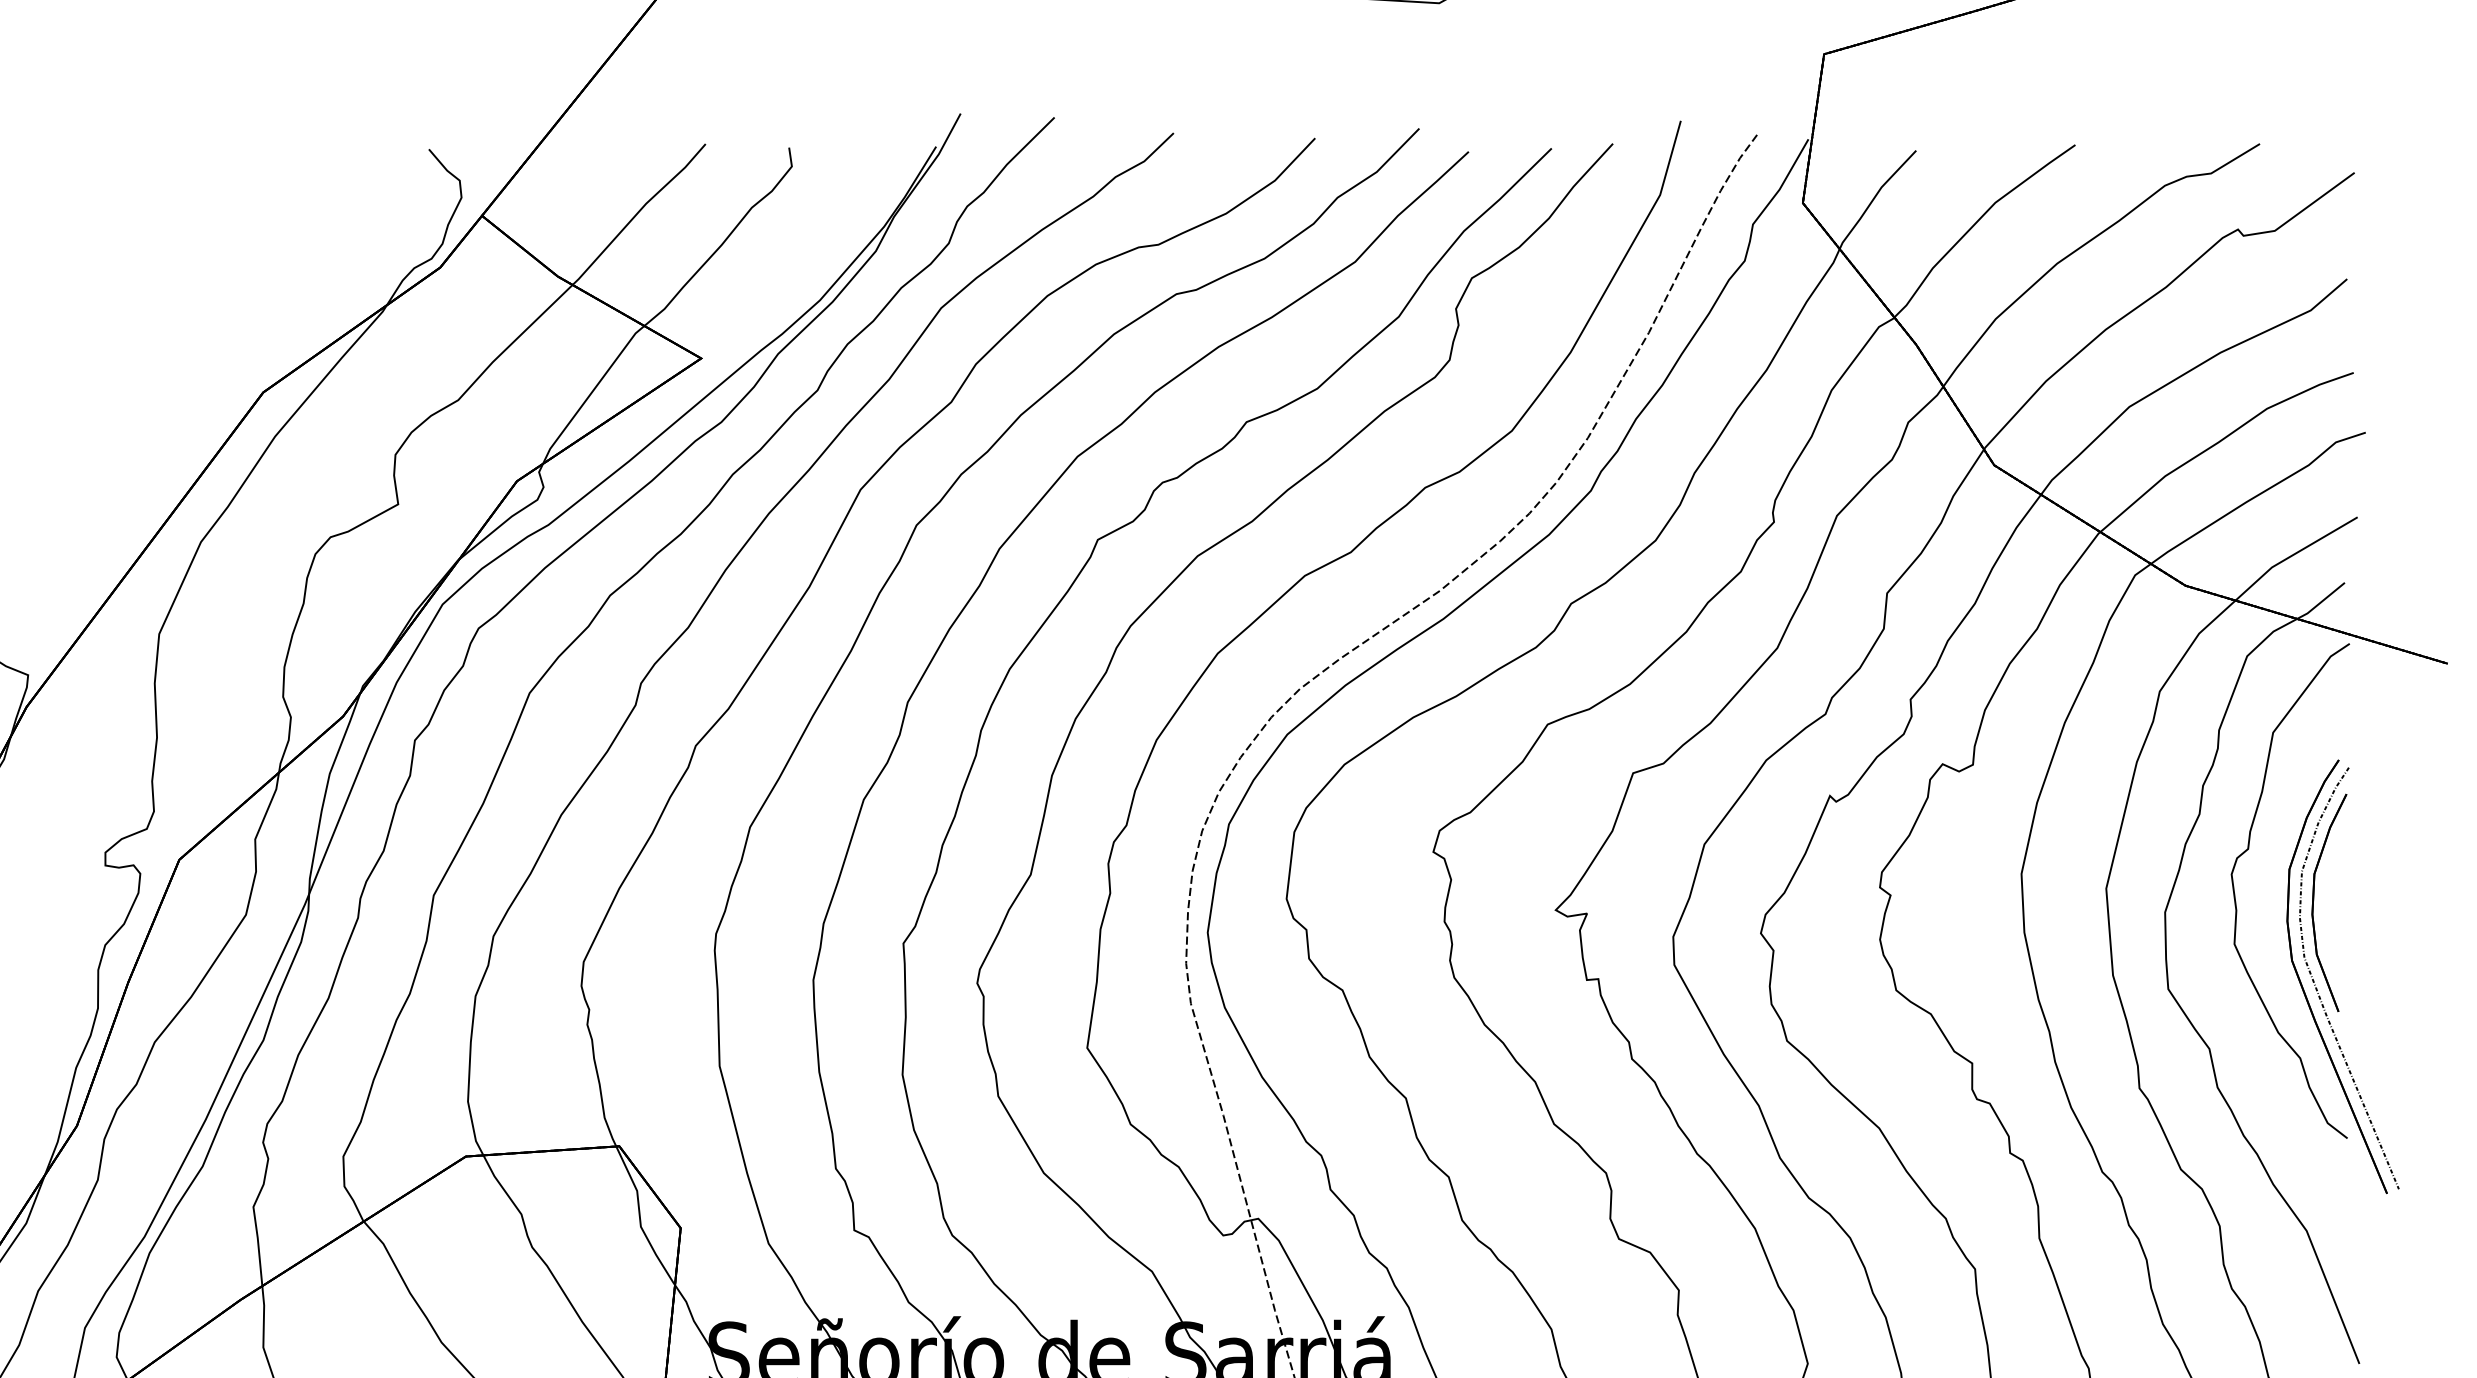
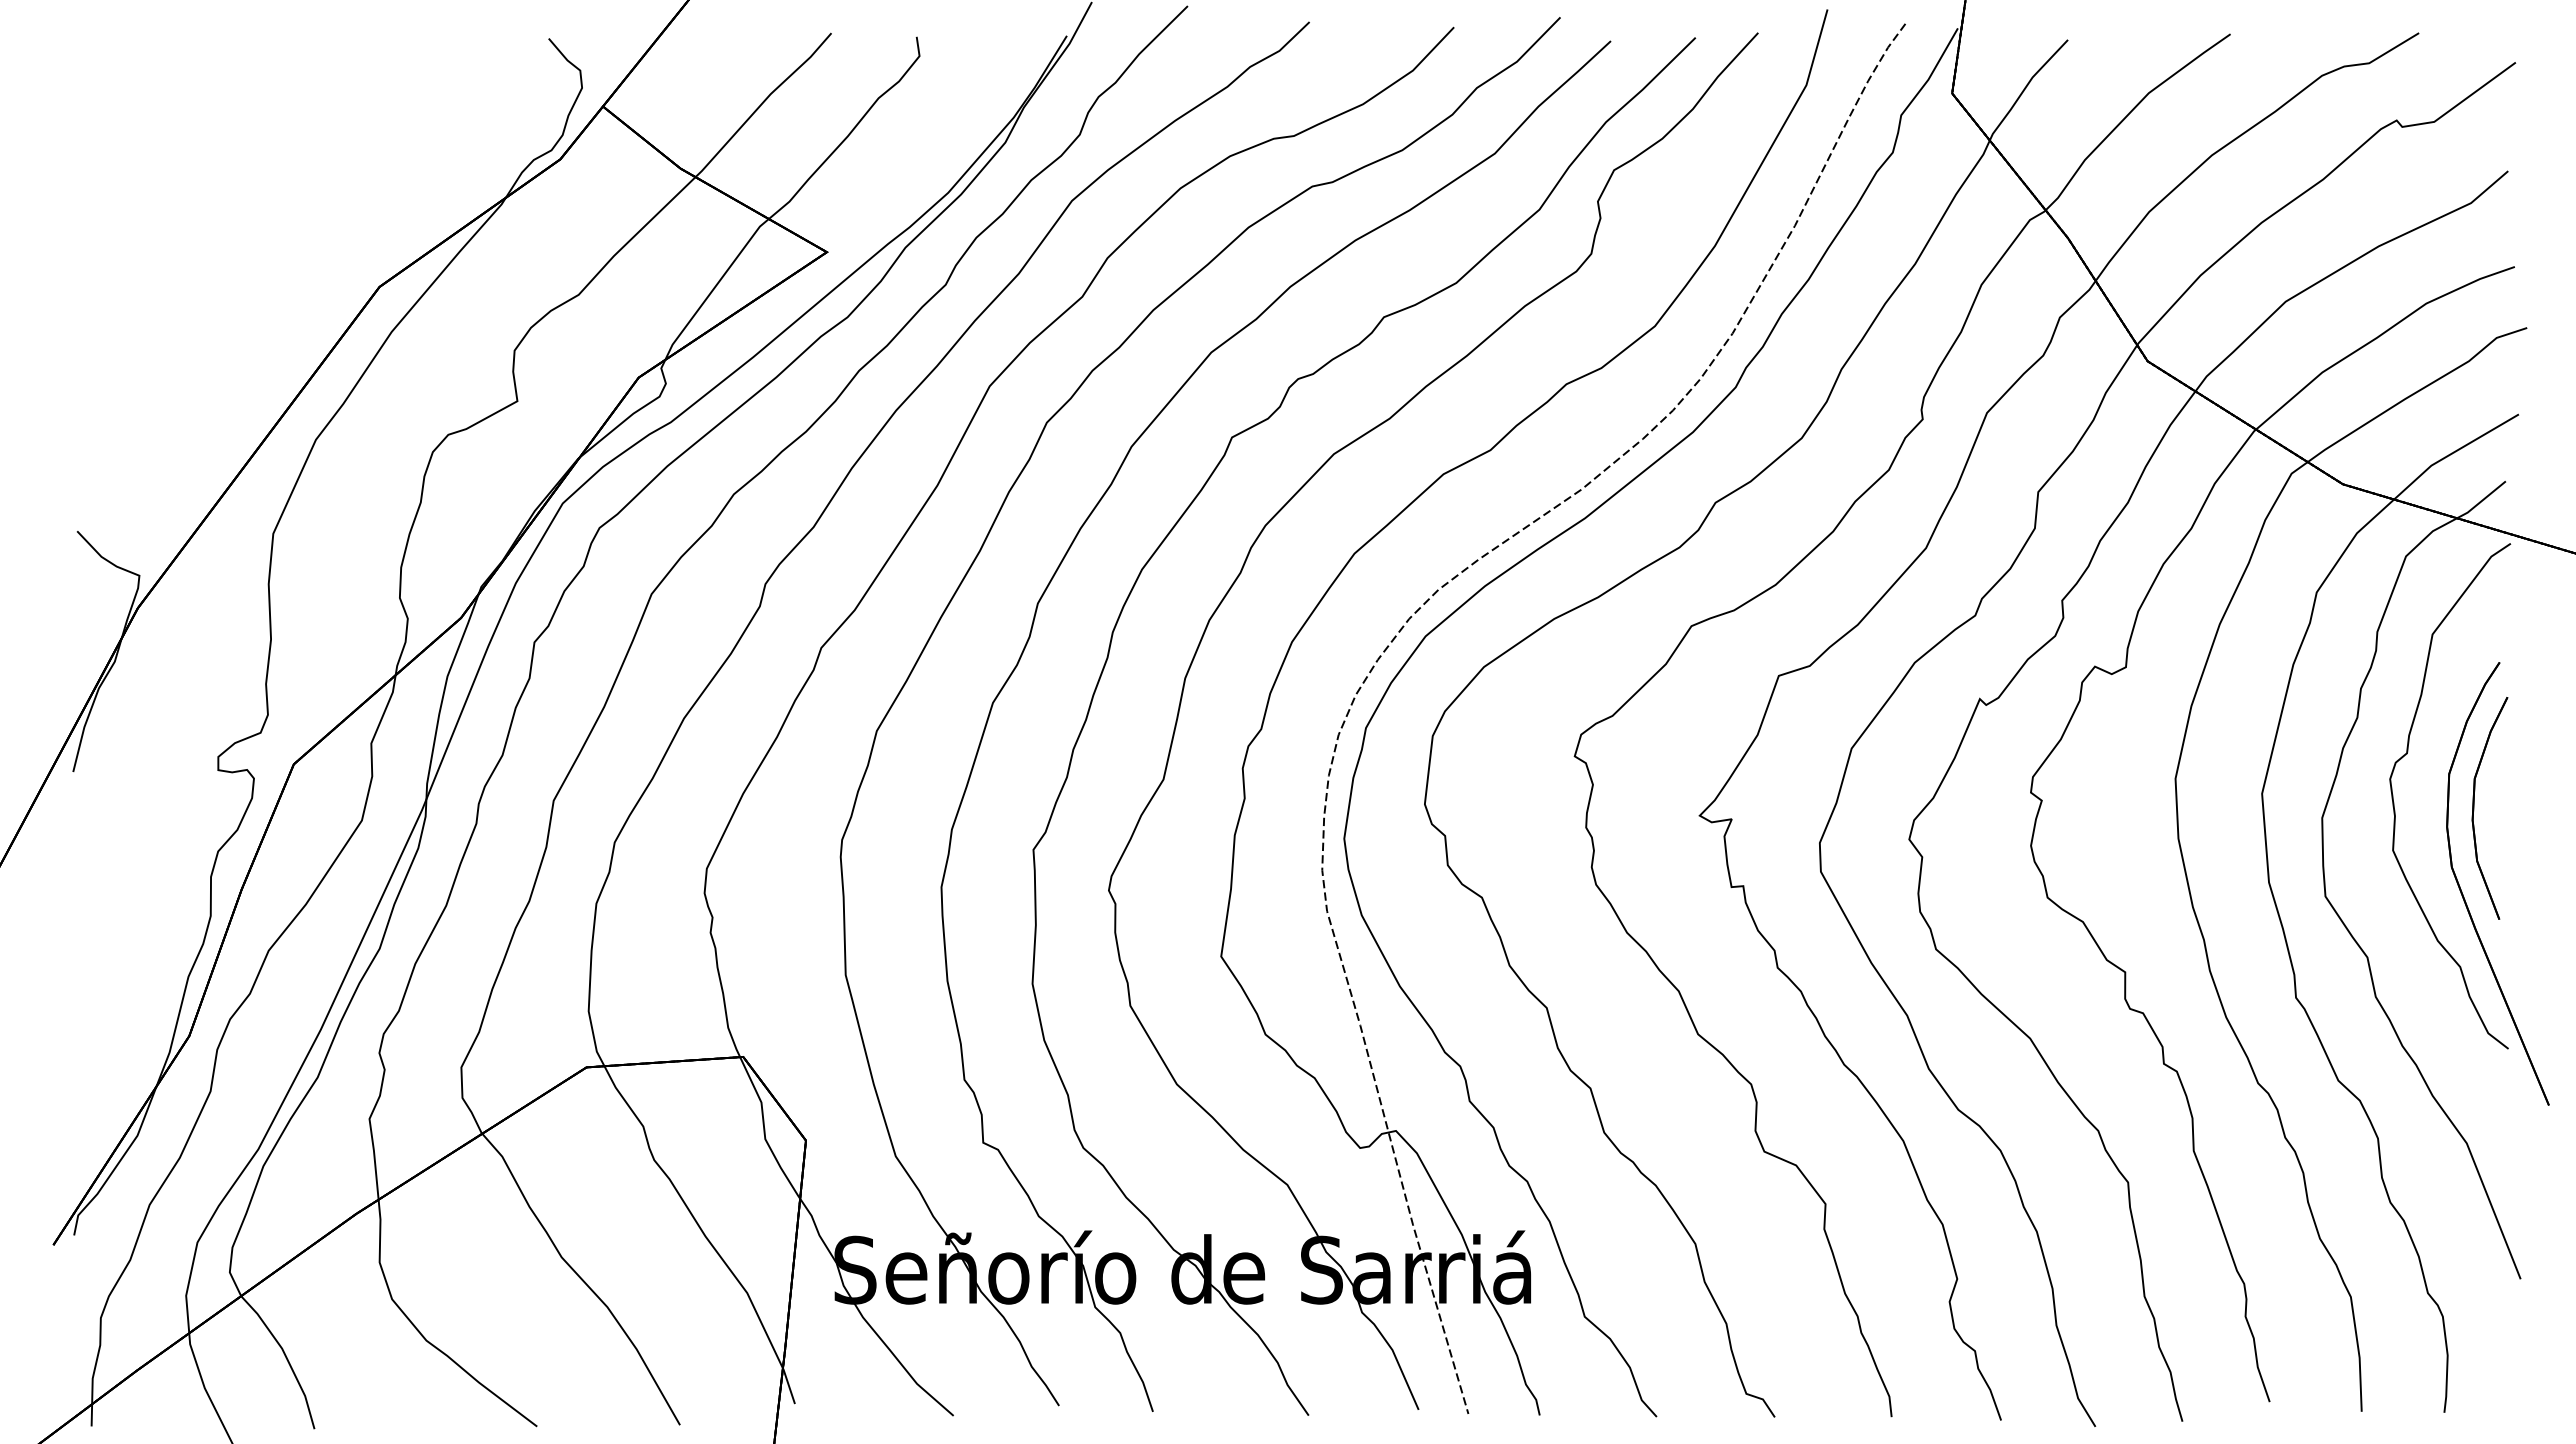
curve: (2318, 990) -> (2478, 897), removed

